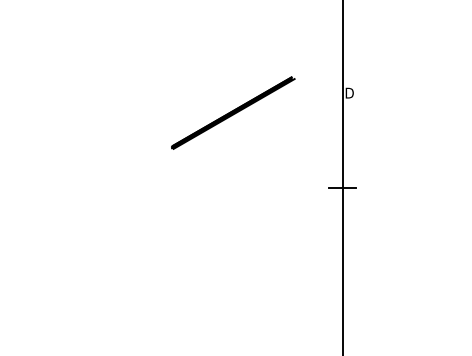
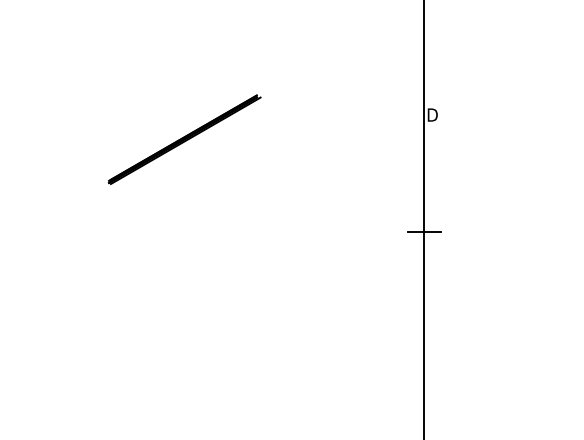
part: (233, 112) -> (184, 138), moved

